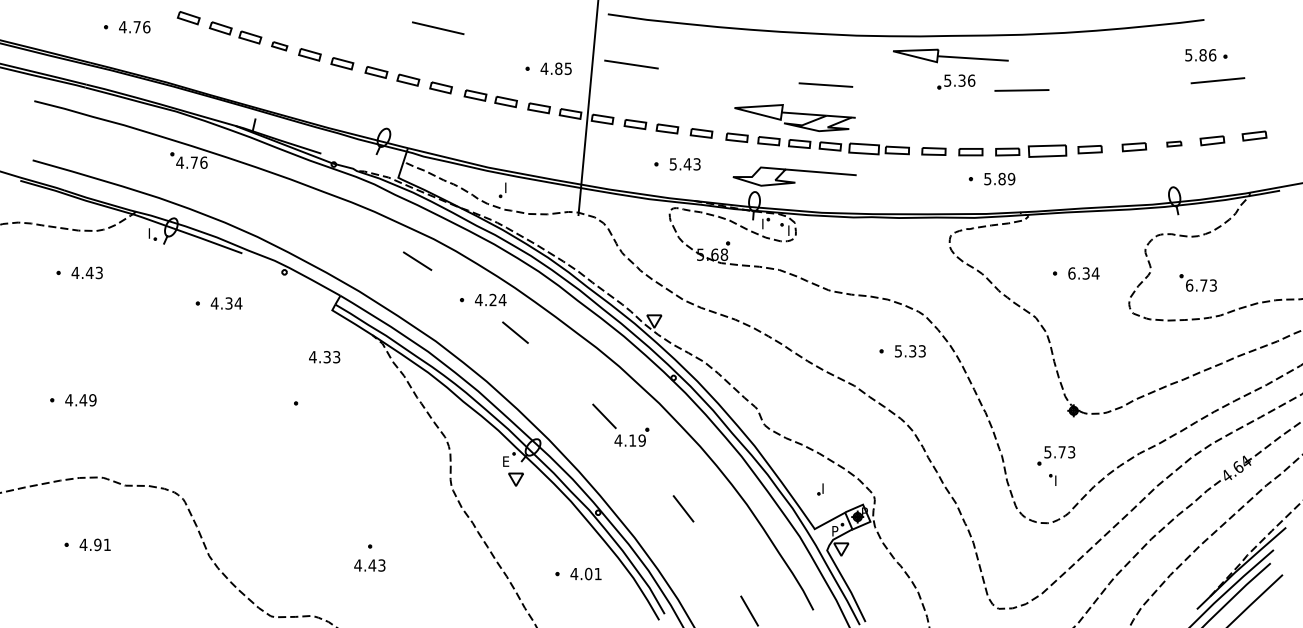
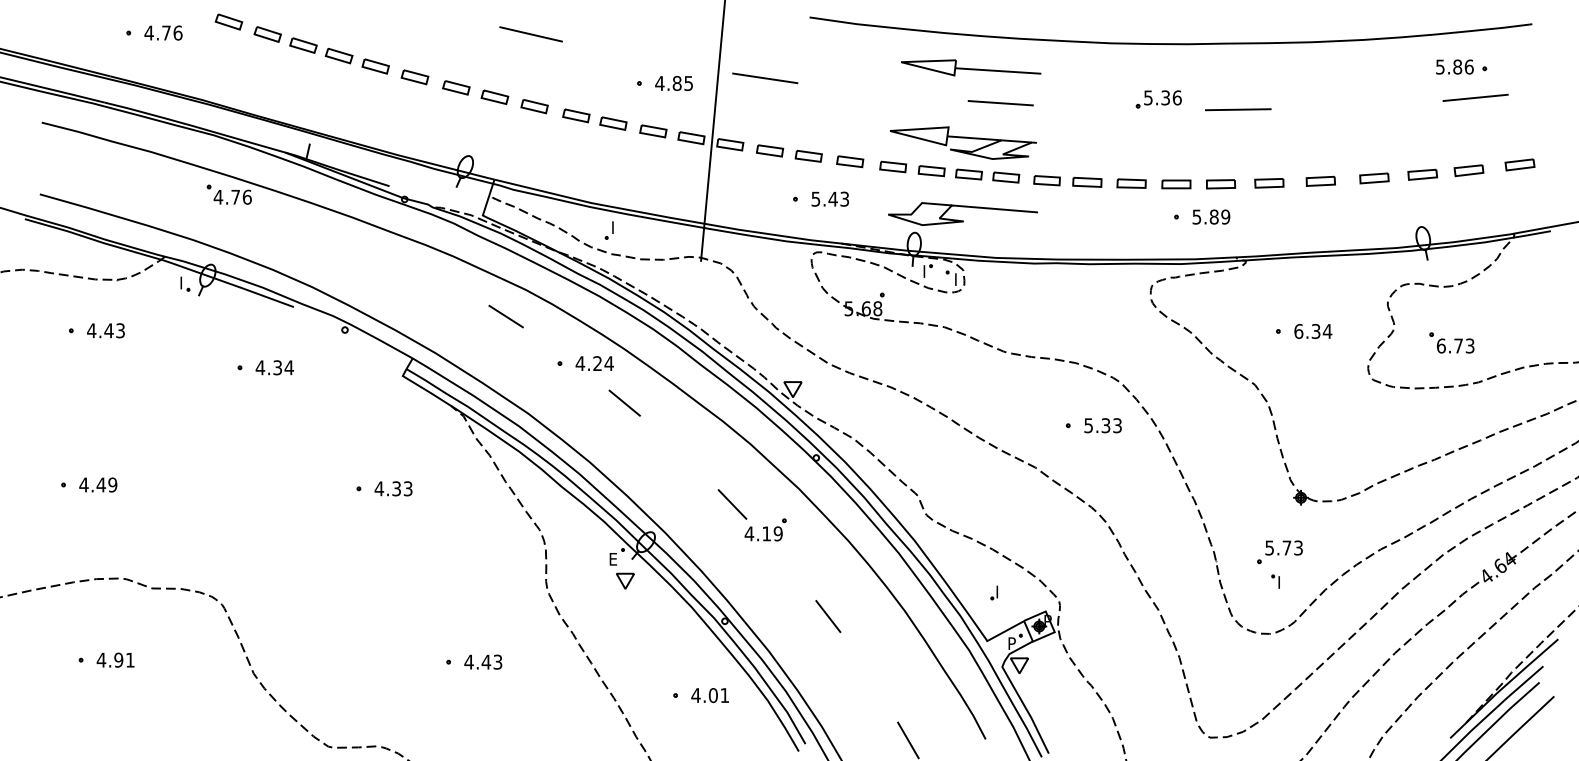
curve: (905, 35) -> (1170, 43), moved
part: (279, 46) -> (338, 56), size x1.43
part: (951, 55) -> (971, 67), moved
part: (1174, 143) -> (1422, 174), size x1.67
part: (863, 148) -> (1046, 180), size x0.71
part: (1047, 151) -> (1269, 183), size x0.62
text: (324, 356) -> (393, 488), moved
text: (370, 564) -> (483, 661), moved

